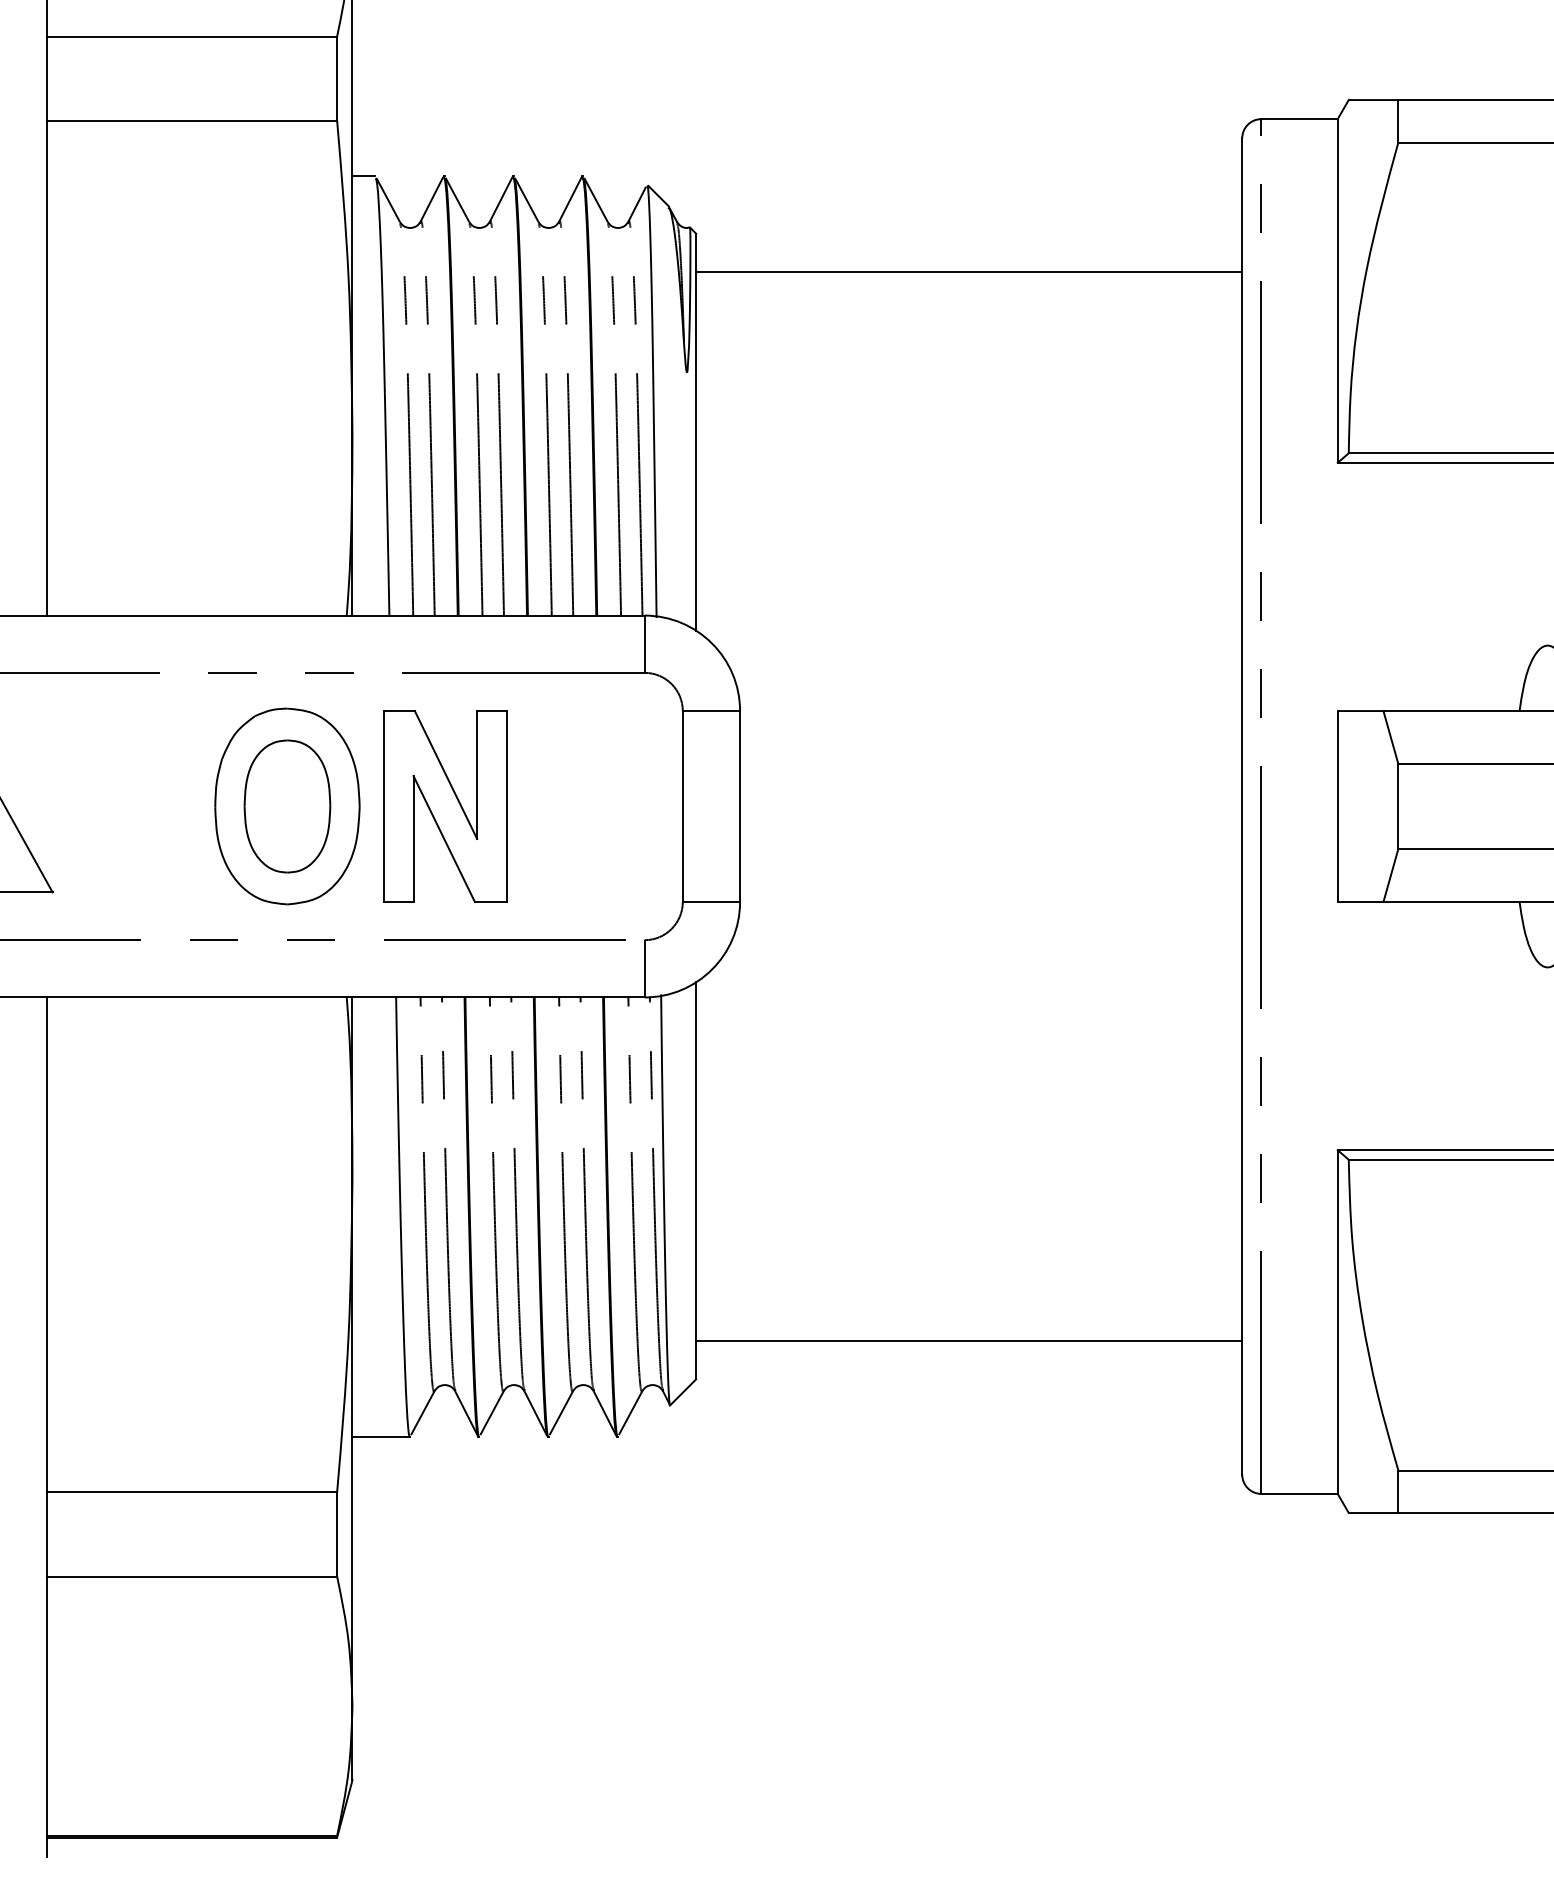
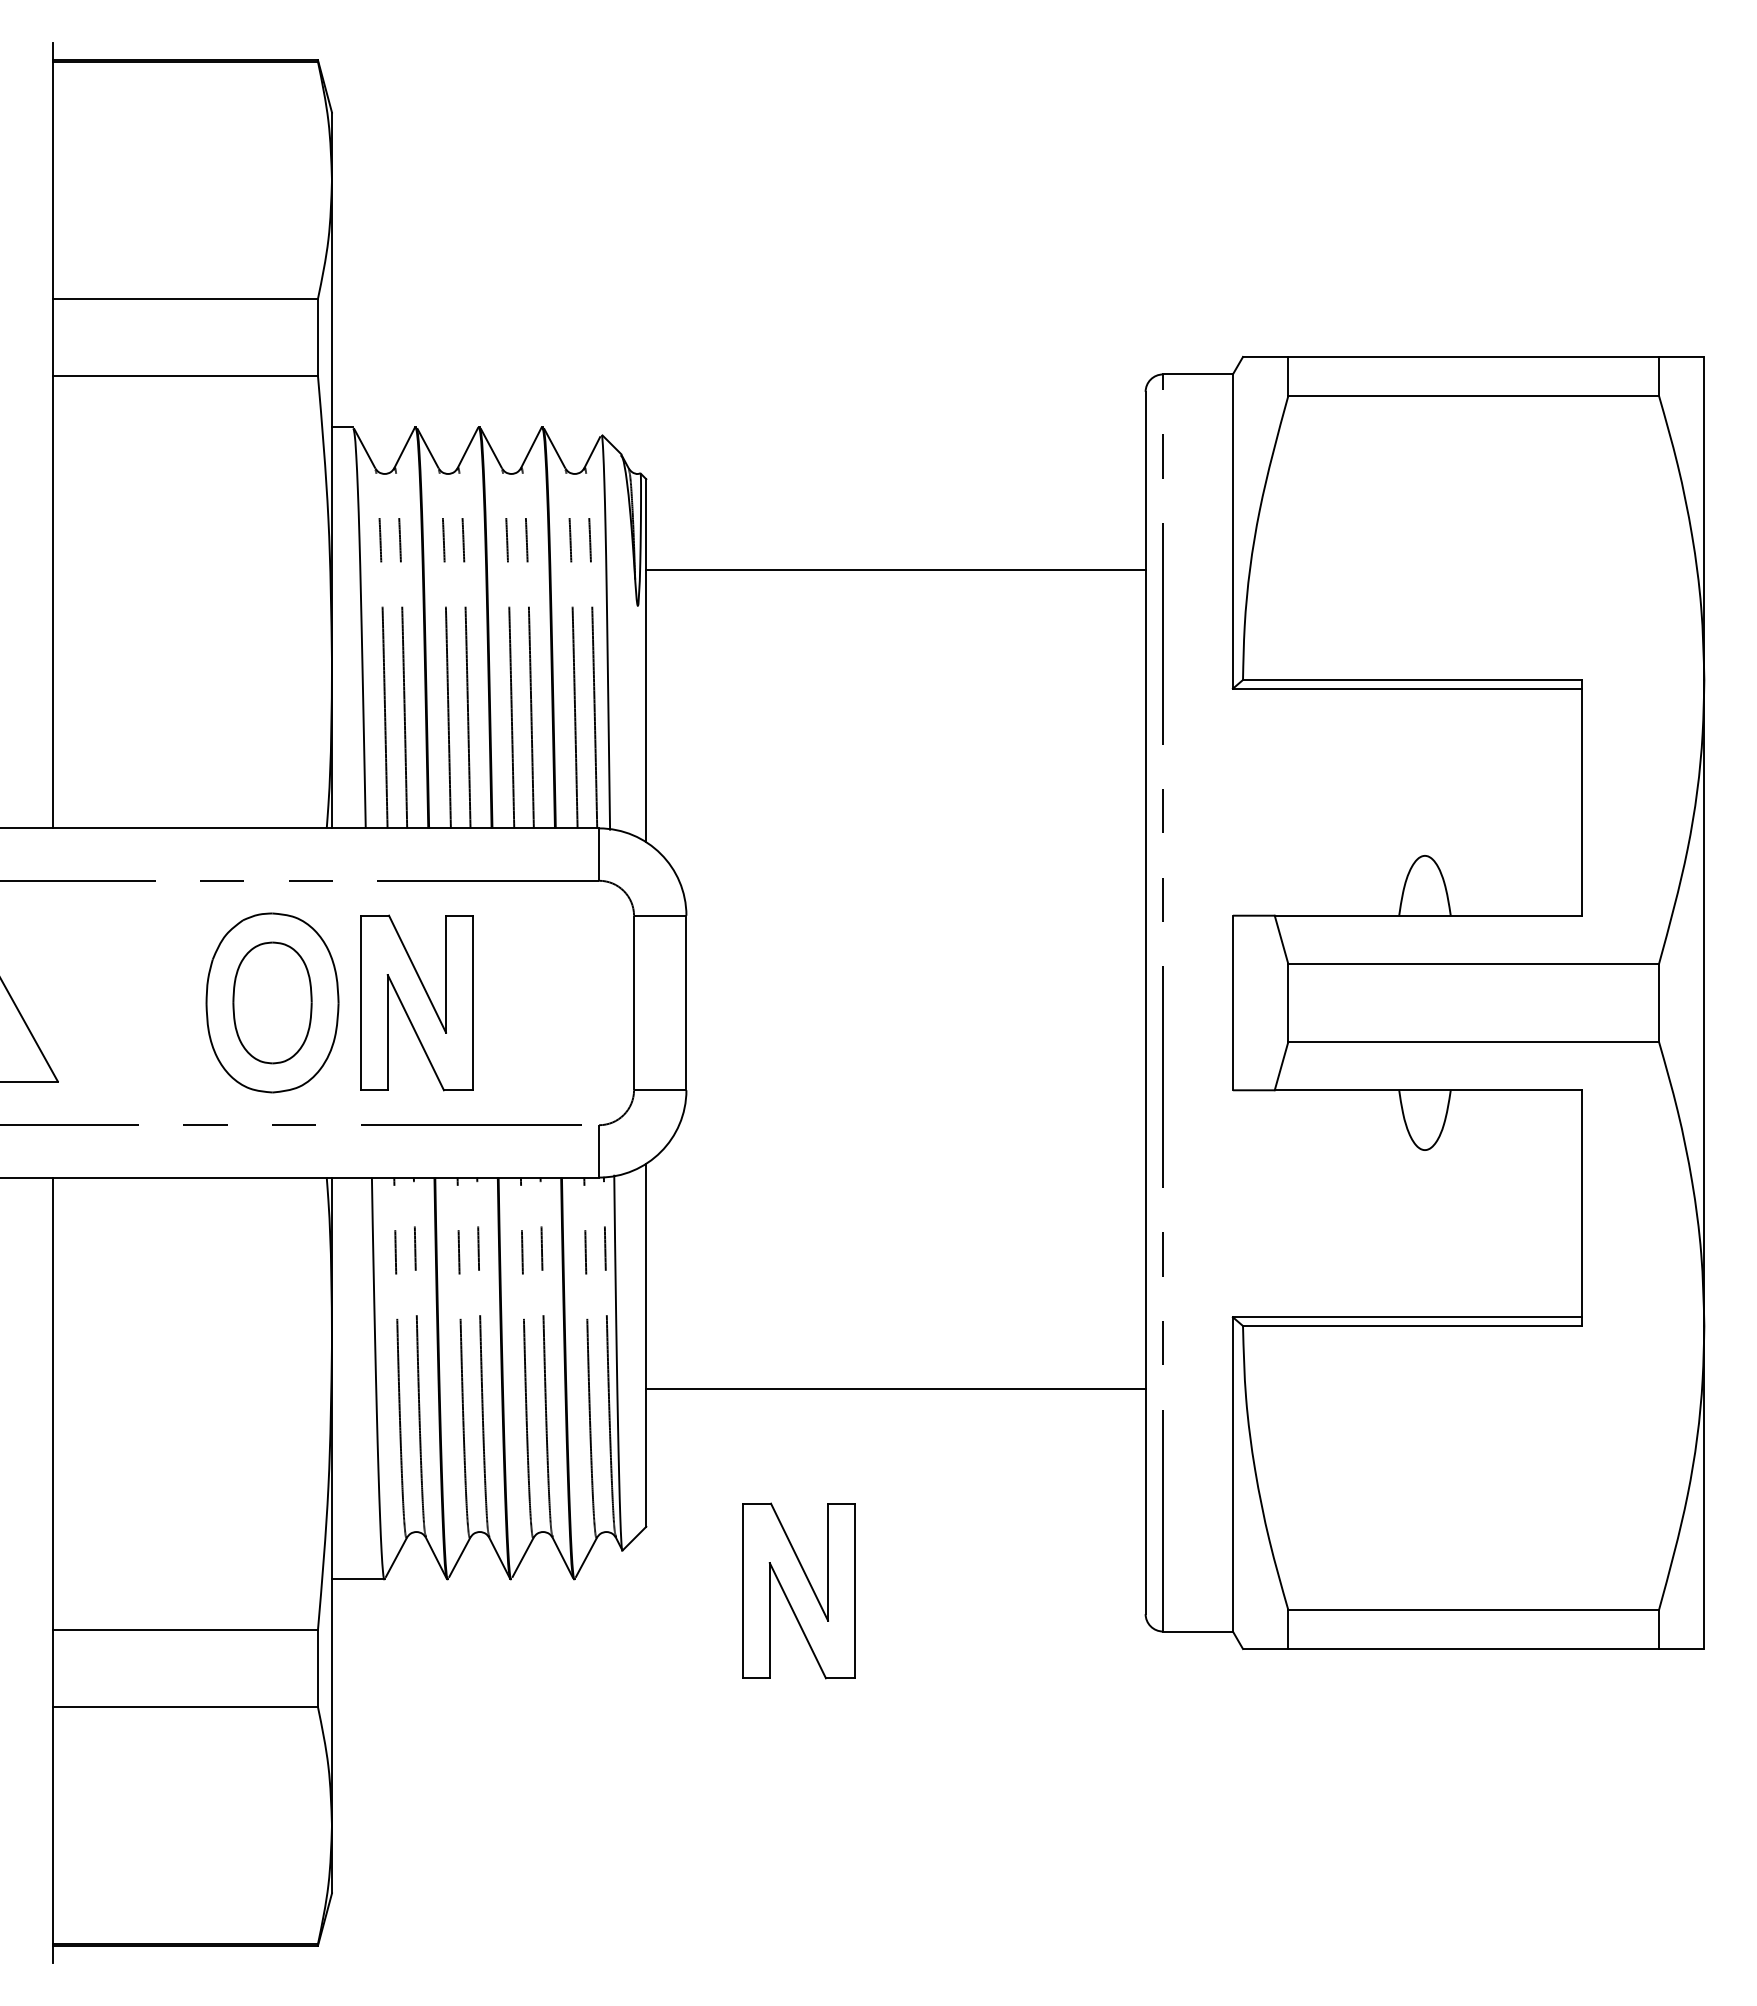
line: (968, 272) -> (895, 570), moved
line: (968, 1340) -> (895, 1388), moved
part: (862, 1449) -> (798, 1590), added

